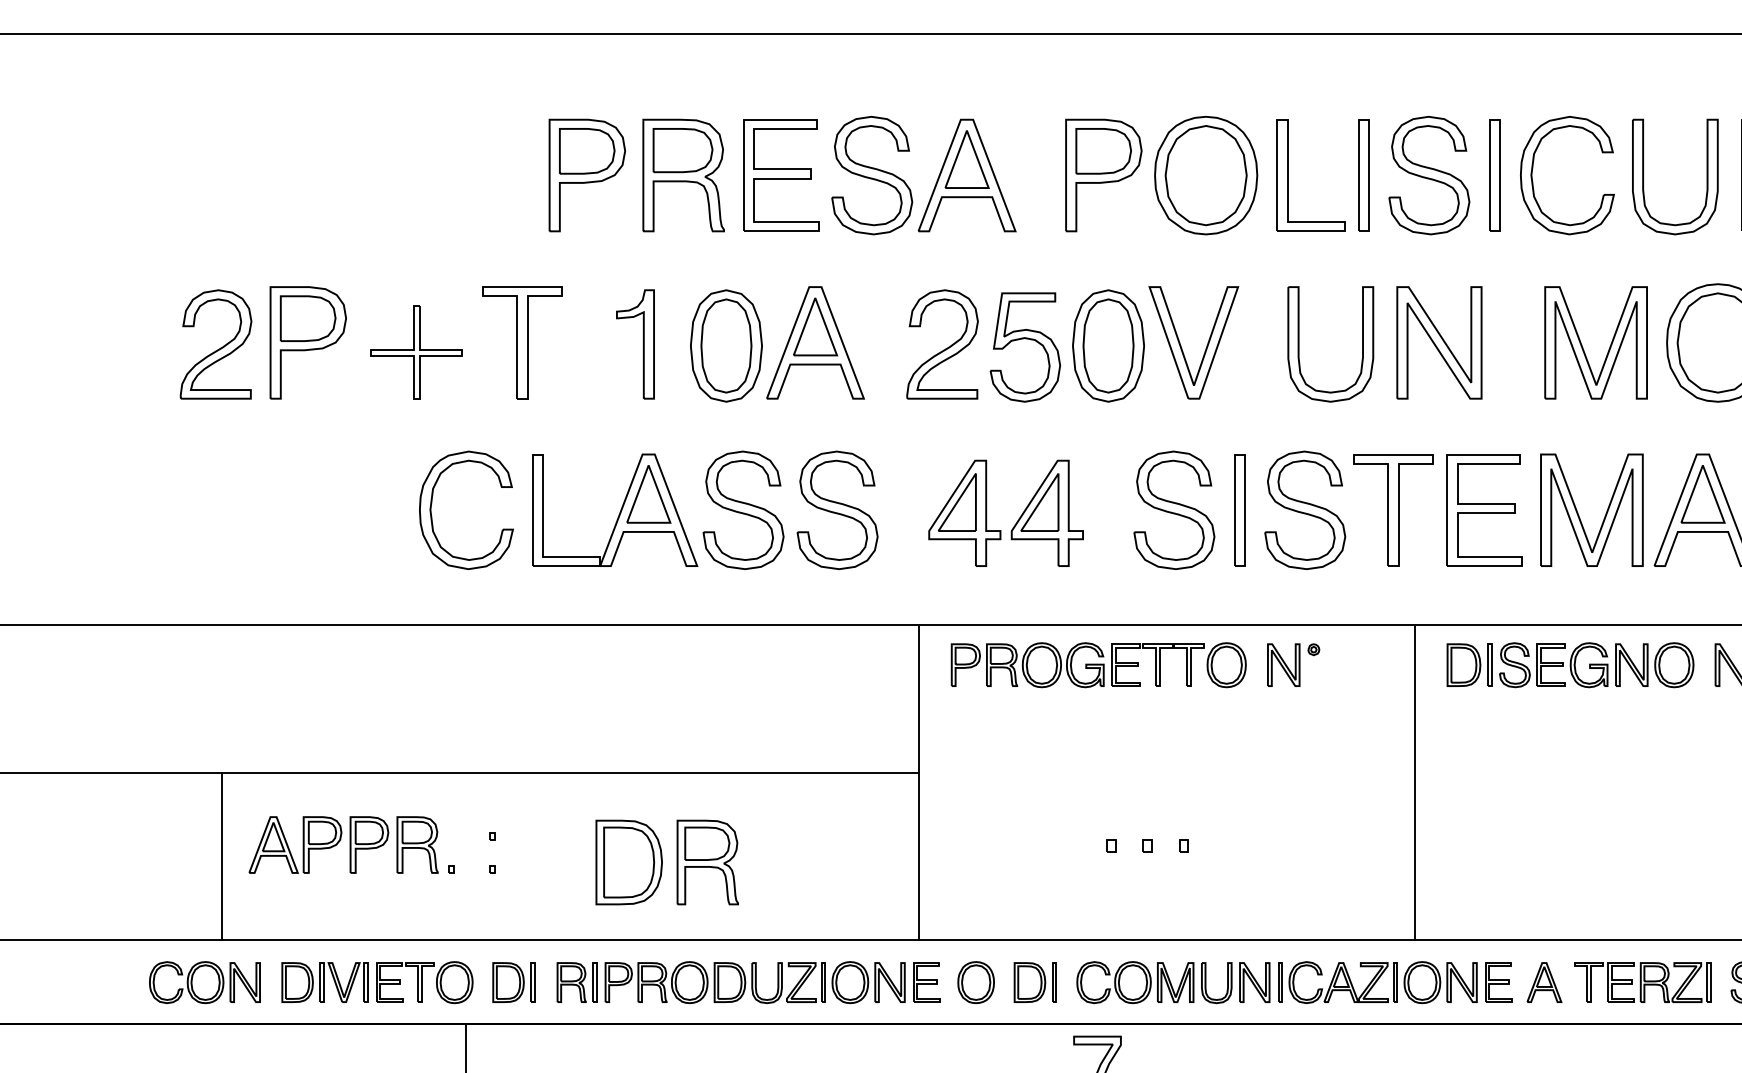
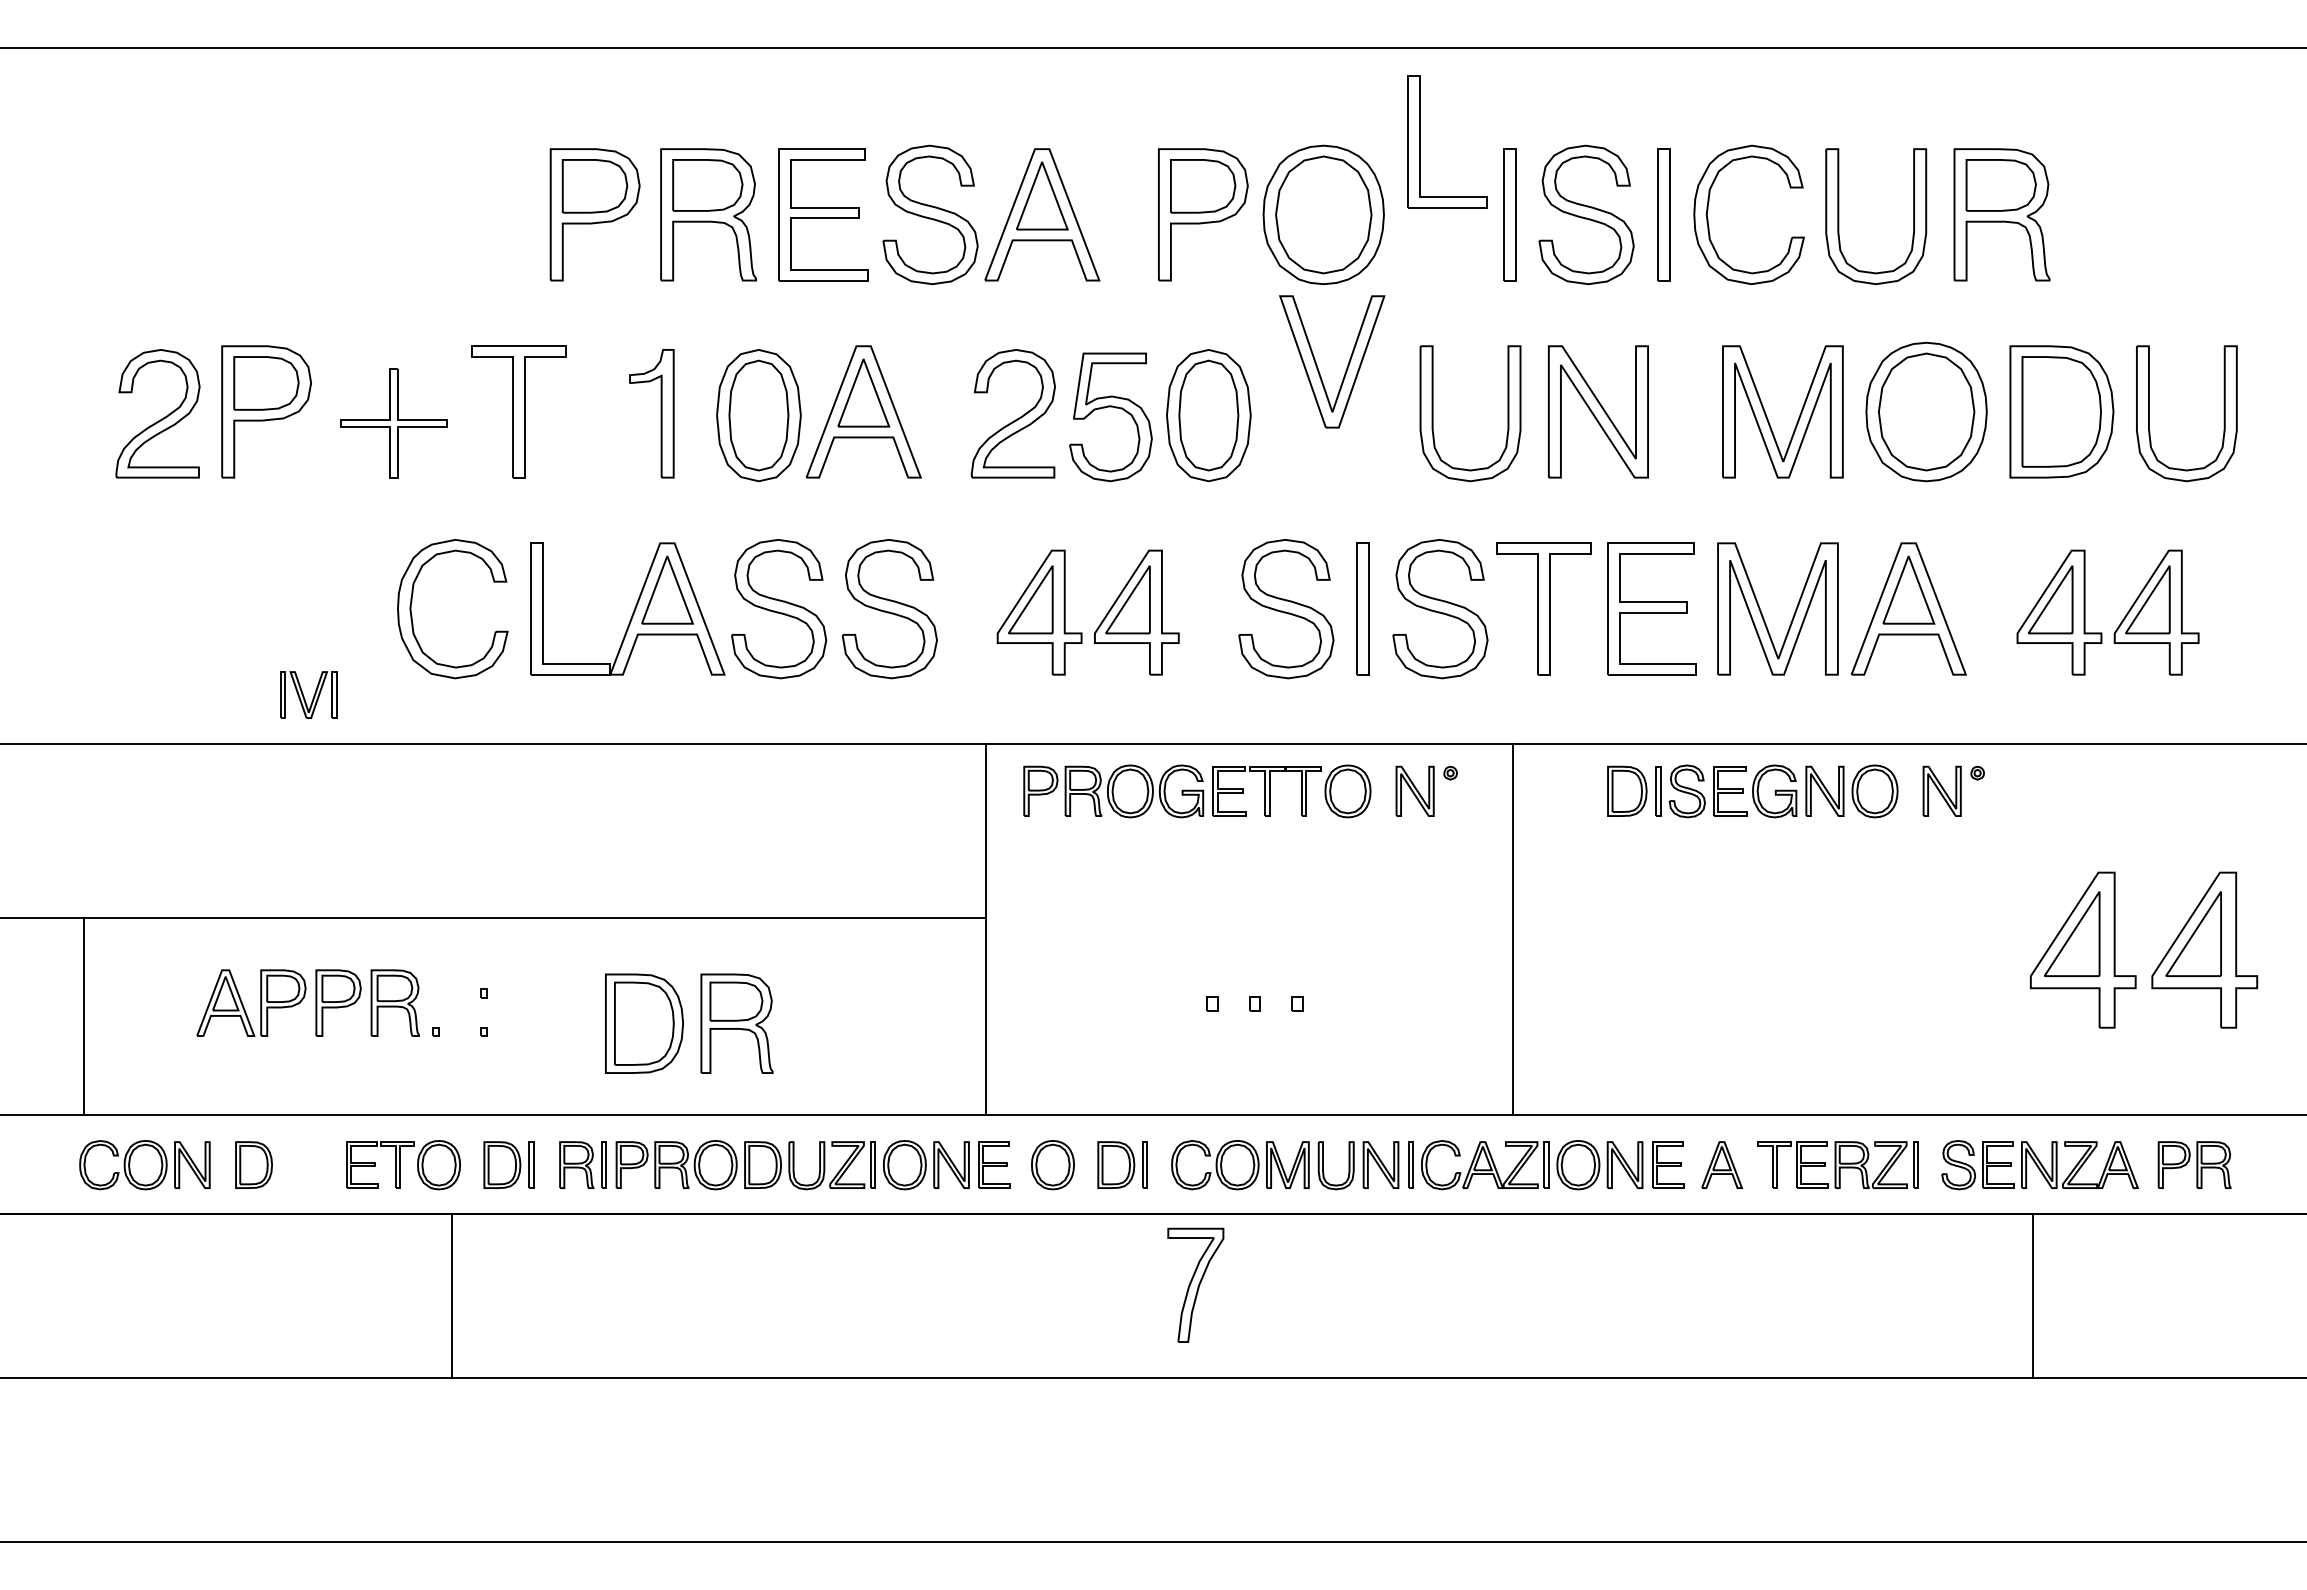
part: (1288, 175) -> (1420, 141), moved
part: (1182, 347) -> (1318, 367), moved
line: (1414, 782) -> (1512, 929), moved
line: (221, 856) -> (83, 1016), moved
part: (343, 982) -> (308, 694), moved

